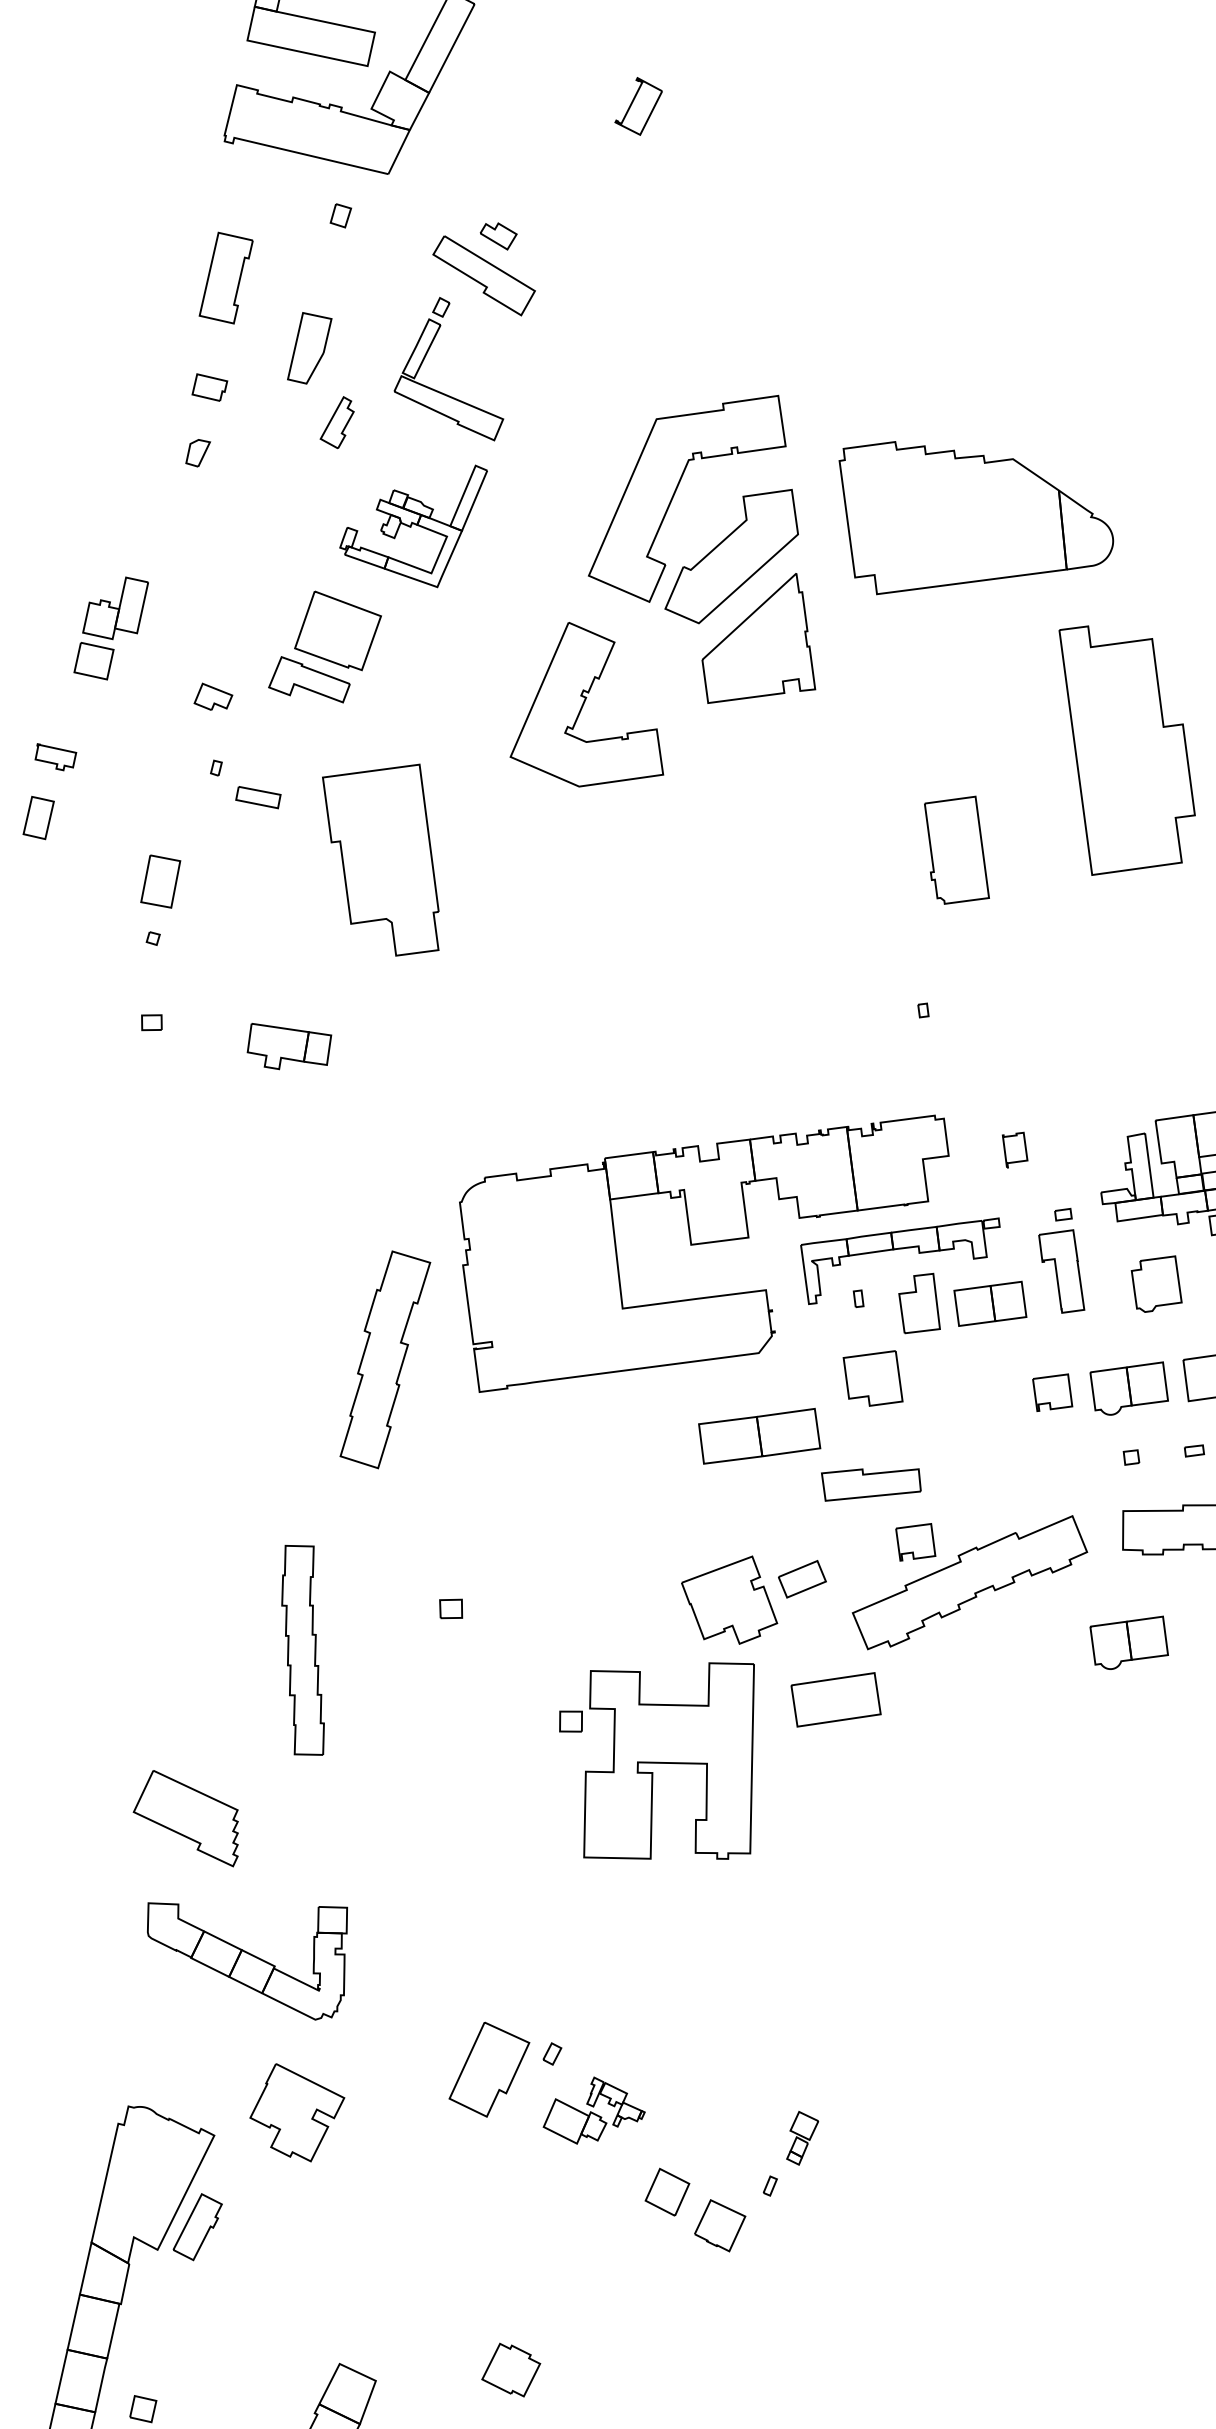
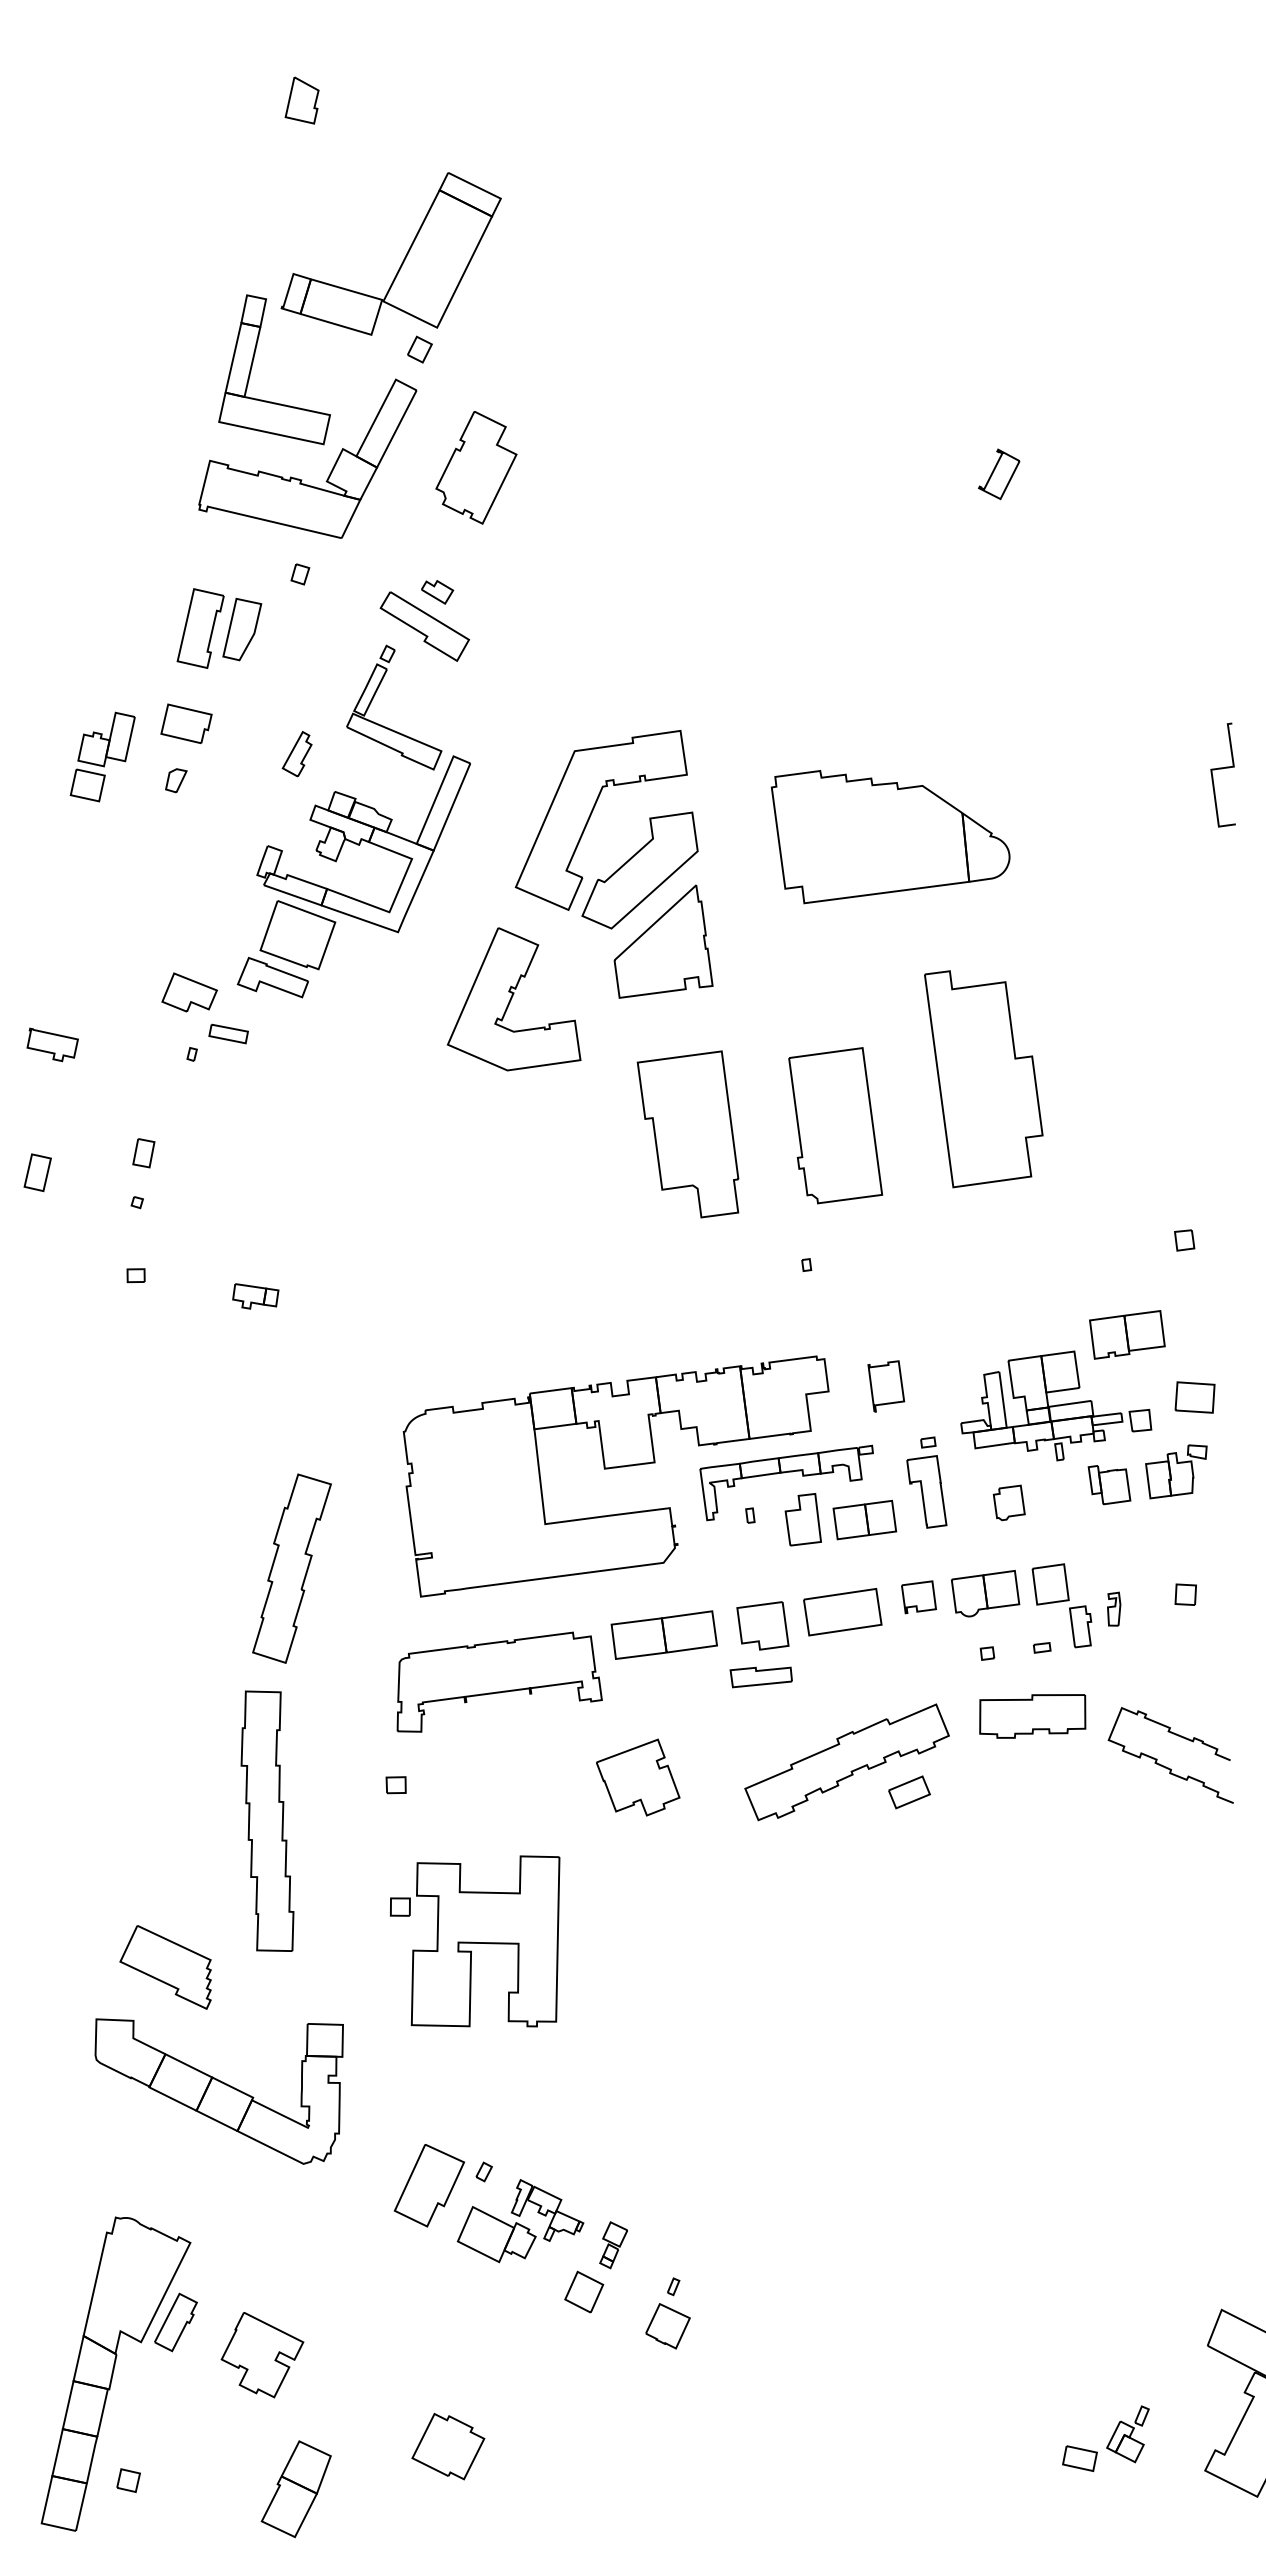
part: (543, 92) -> (476, 467), added
part: (639, 106) -> (999, 474), moved
part: (309, 348) -> (242, 629), moved
part: (209, 387) -> (186, 723), size x1.67
part: (976, 518) -> (890, 837), moved
part: (413, 526) -> (363, 844), size x1.67
part: (110, 627) -> (102, 756), moved
part: (213, 696) -> (189, 992), size x1.67
part: (1126, 750) -> (983, 1079), moved
part: (55, 756) -> (52, 1044), size x1.43
part: (258, 796) -> (228, 1033), moved
part: (38, 817) -> (37, 1172), moved
part: (956, 849) -> (835, 1125), size x1.67
part: (380, 860) -> (687, 1134), moved
part: (160, 882) -> (143, 1153), size x0.62
part: (289, 1046) -> (255, 1296), size x0.62
part: (1015, 1150) -> (886, 1386), size x1.67
part: (1155, 1283) -> (1008, 1502), size x0.71
part: (384, 1359) -> (291, 1568), moved
part: (872, 1378) -> (762, 1625), moved
part: (870, 1485) -> (760, 1677), size x0.71
part: (570, 1489) -> (499, 1681), added
part: (915, 1542) -> (799, 1727), removed
part: (802, 1579) -> (909, 1792), moved
part: (1129, 1642) -> (985, 1814), removed
part: (303, 1649) -> (267, 1820), size x1.43
part: (835, 1700) -> (842, 1612), moved
part: (657, 1761) -> (475, 1941), moved
part: (246, 1961) -> (218, 2091), size x1.43
part: (594, 2110) -> (520, 2221), size x1.43
part: (297, 2113) -> (262, 2355), moved
part: (802, 2138) -> (613, 2245), moved
part: (719, 2226) -> (667, 2326), moved
part: (511, 2369) -> (448, 2446), size x1.43

